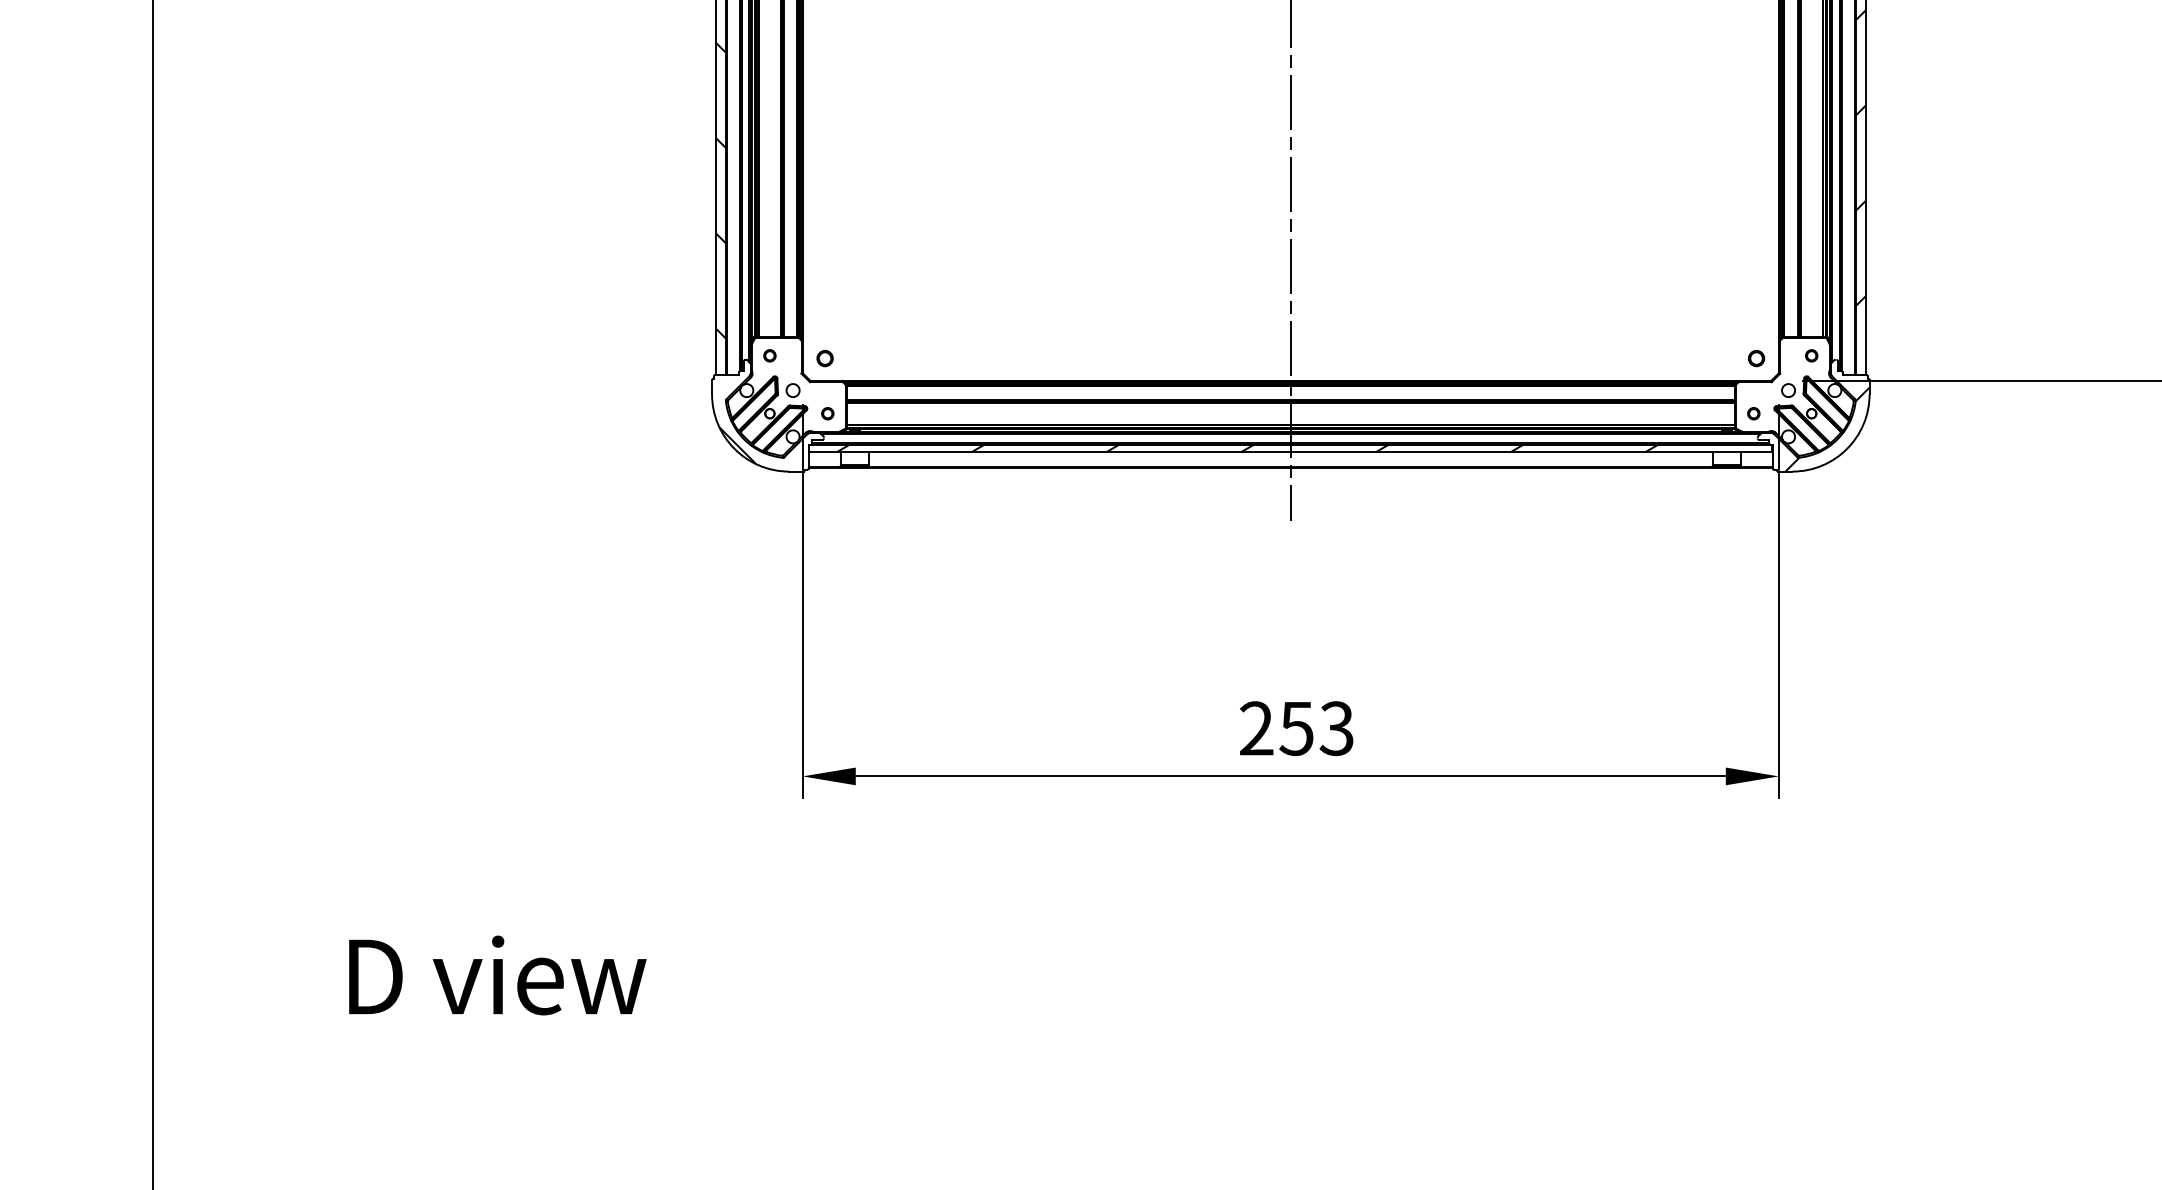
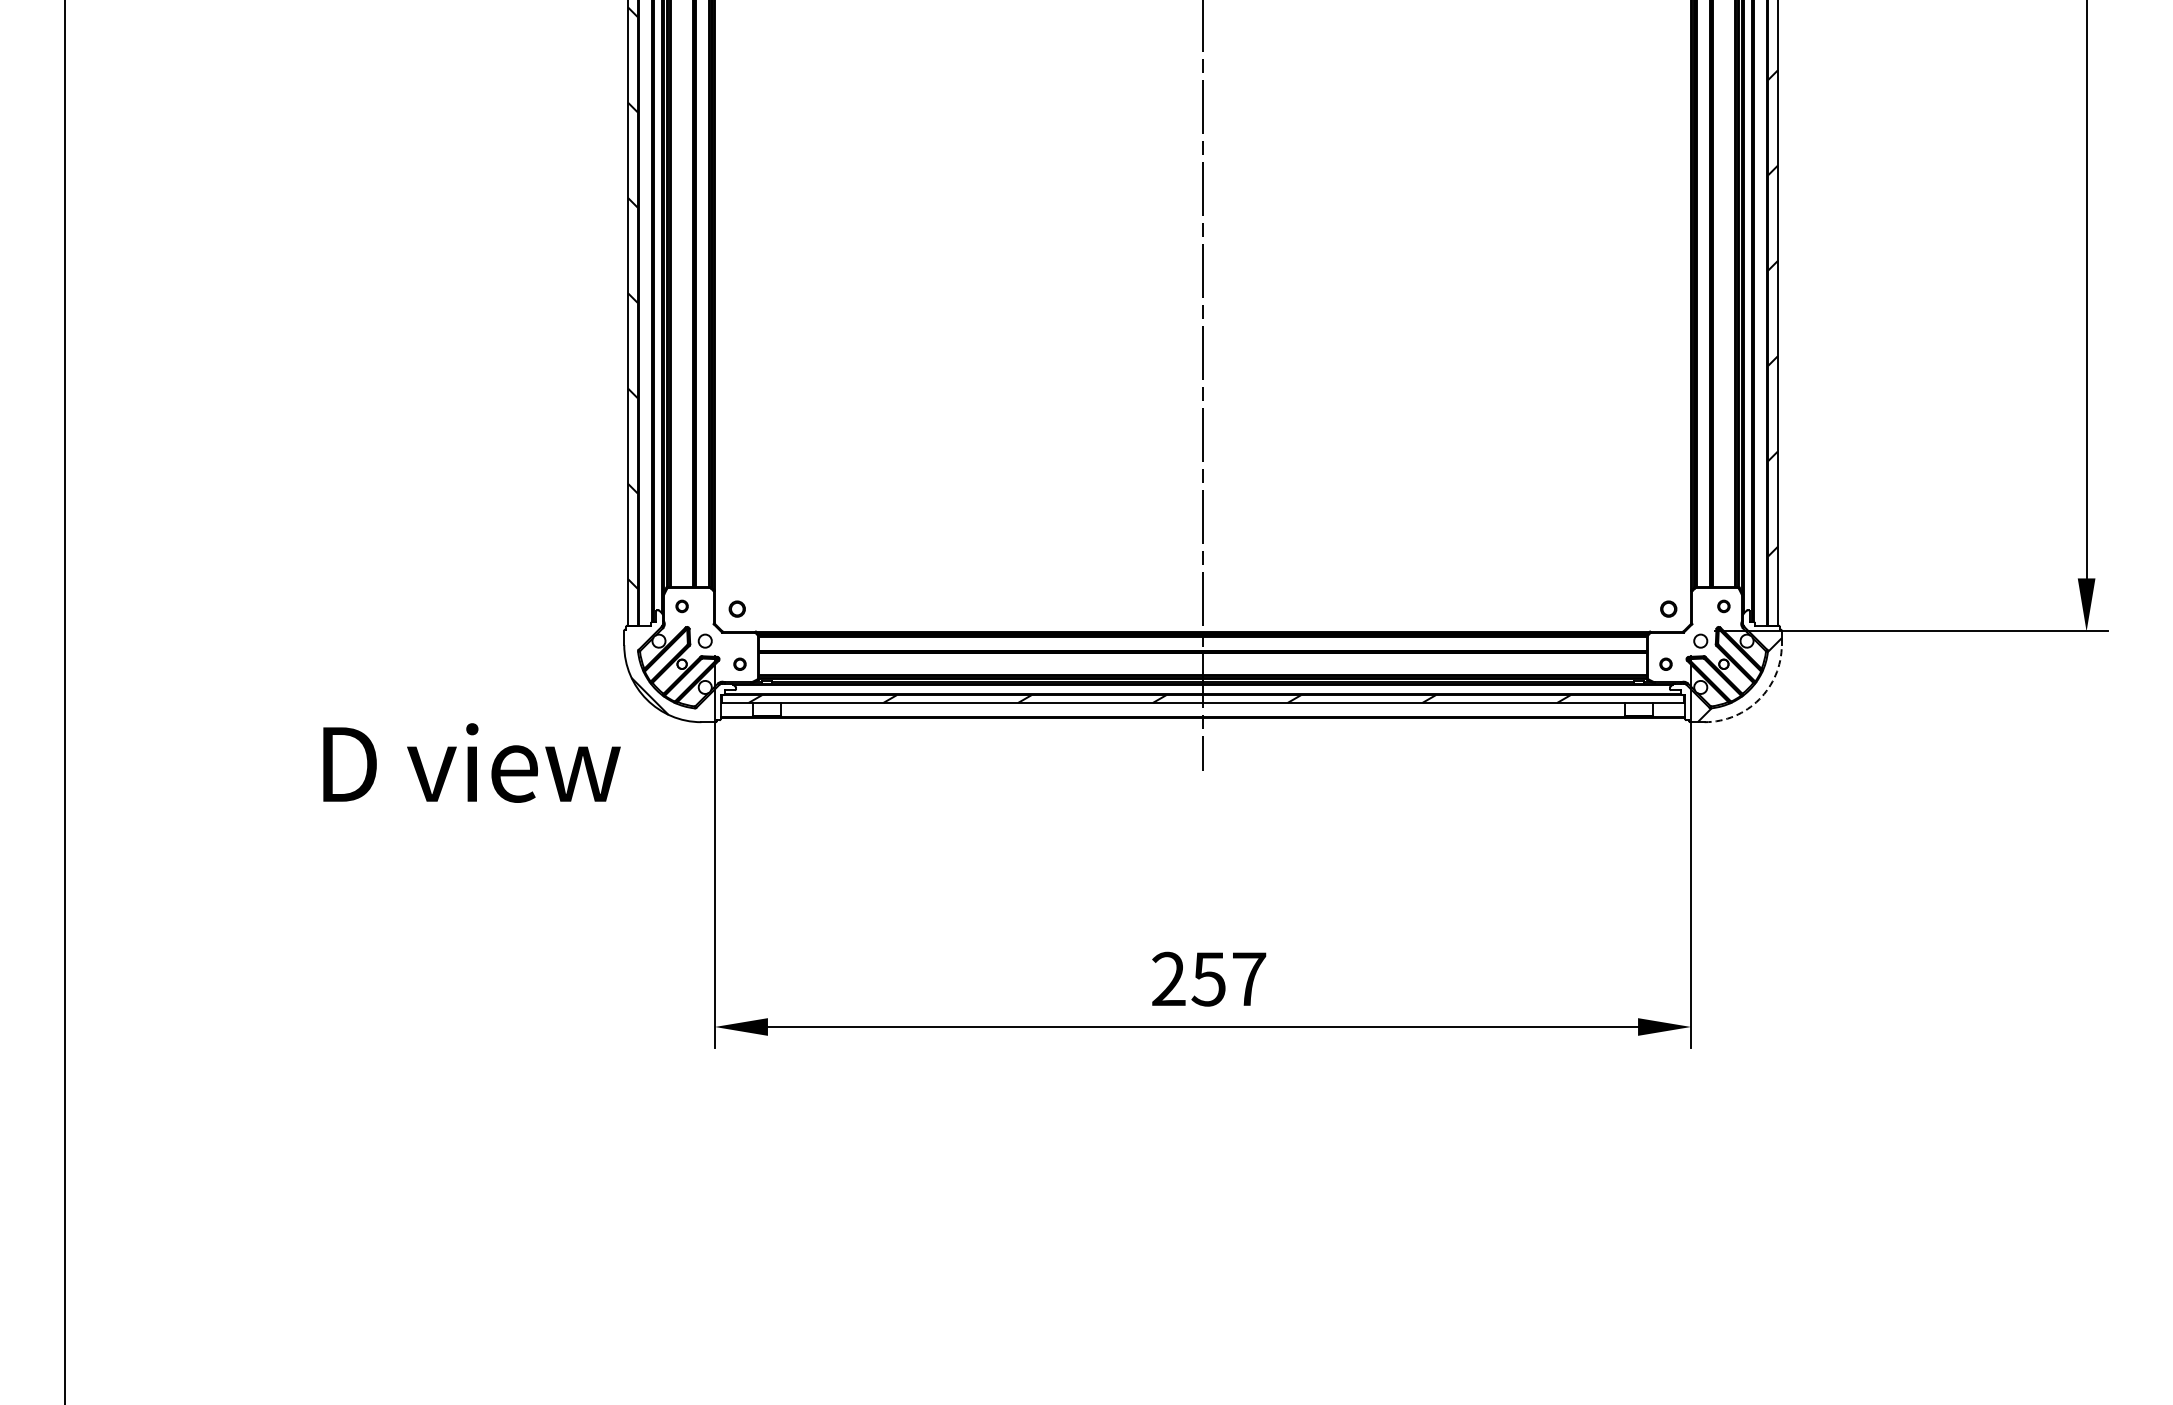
arc: (1847, 448) -> (1759, 699), solid -> dashed
text: (1336, 727) -> (1248, 978), 253 -> 257
text: (497, 974) -> (471, 762), moved

